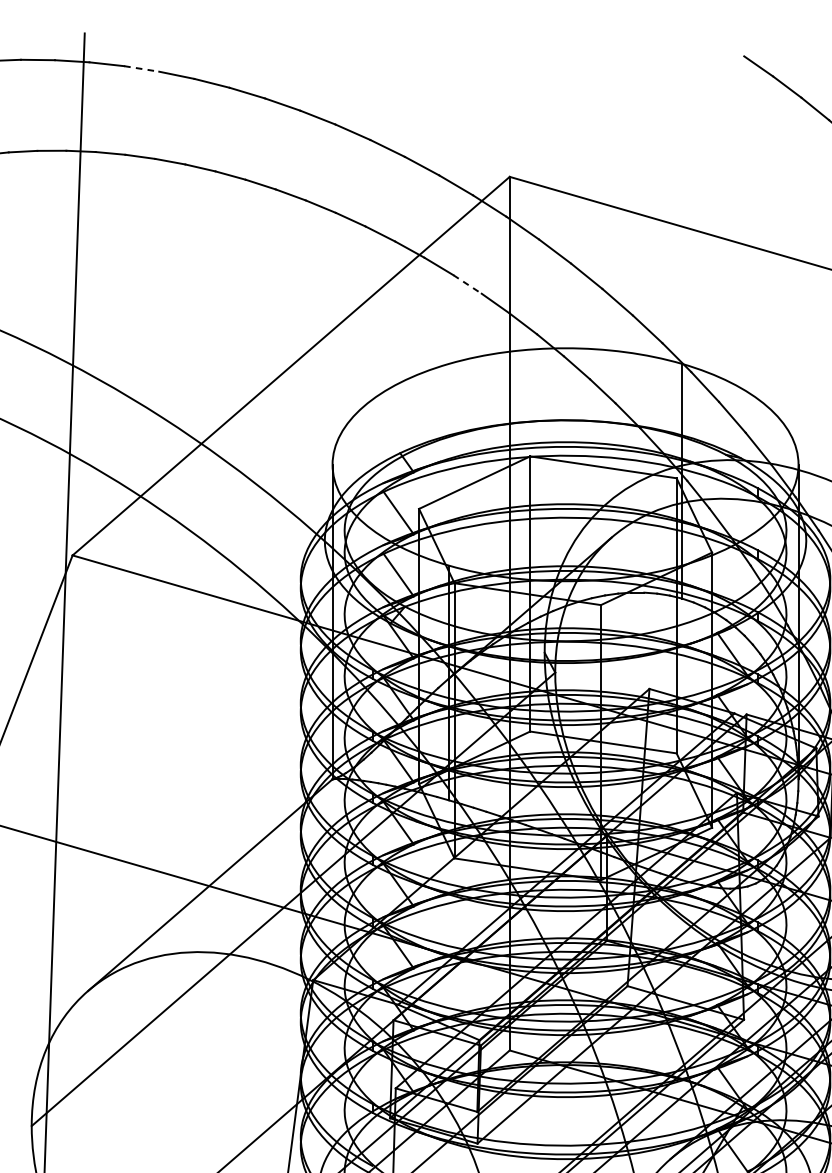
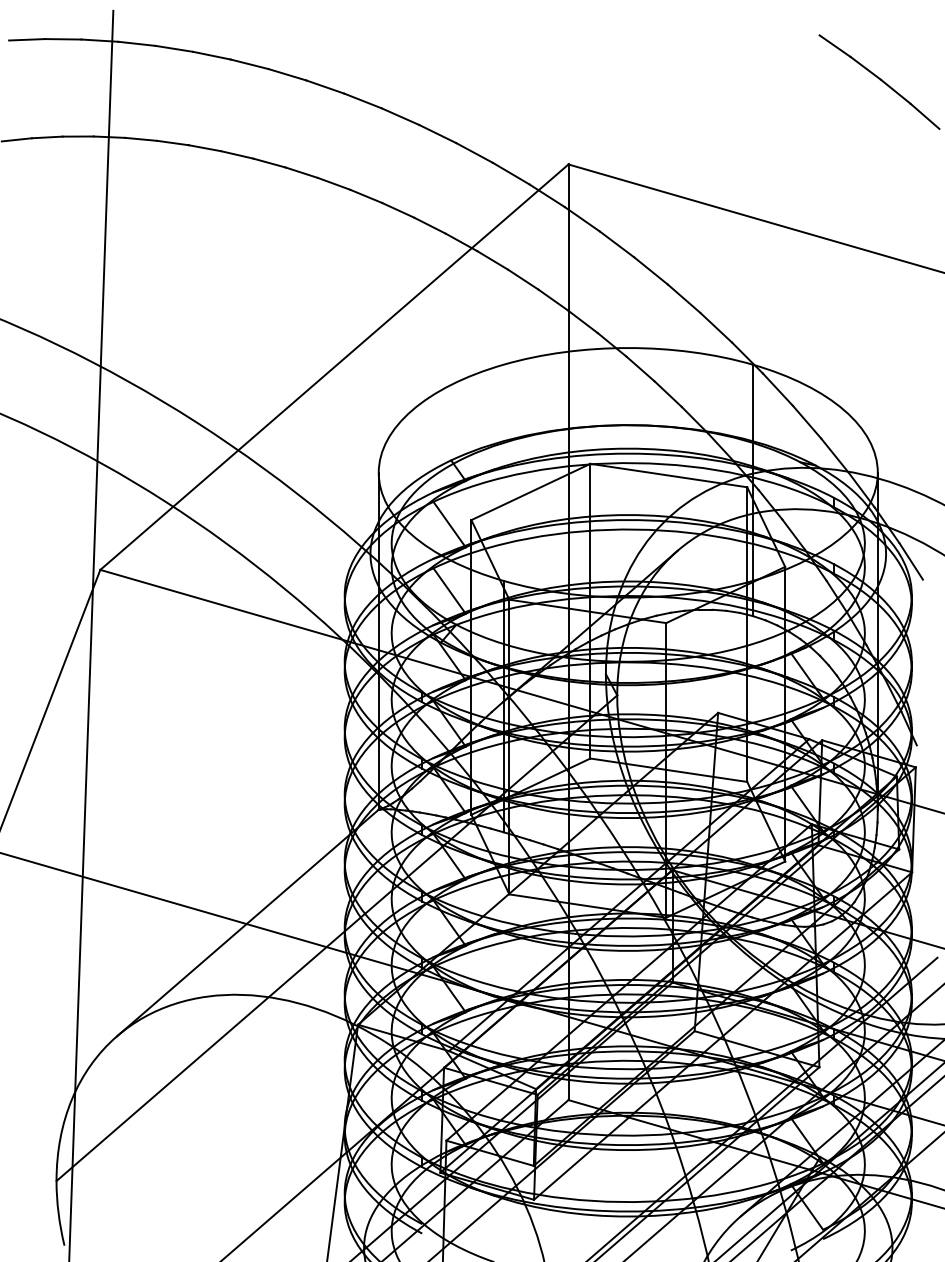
line: (141, 68) -> (174, 48), dashed -> solid
line: (467, 284) -> (523, 279), dashed -> solid

